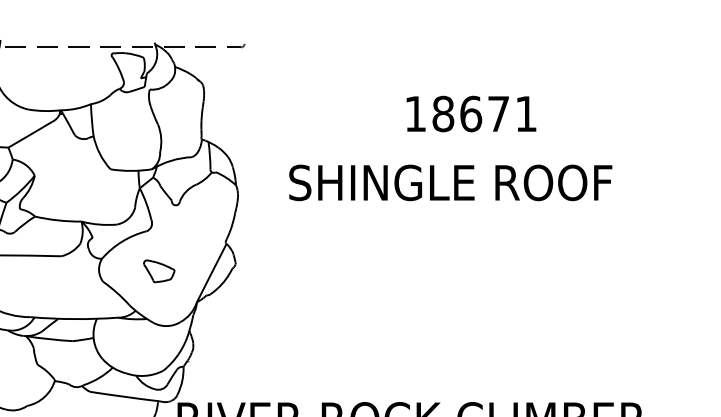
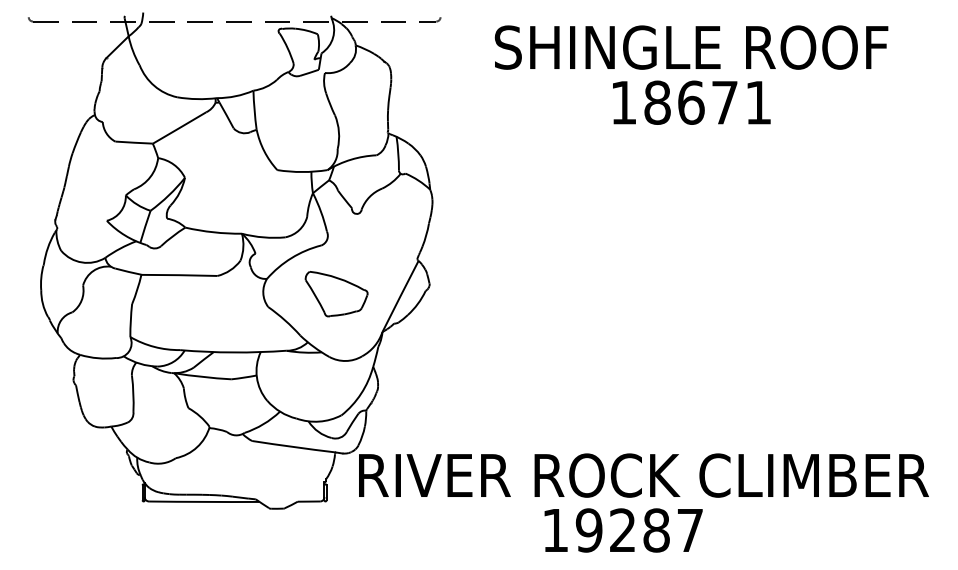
text: (471, 113) -> (691, 102), moved
text: (450, 182) -> (691, 47), moved
part: (159, 271) -> (336, 294), size x1.67

